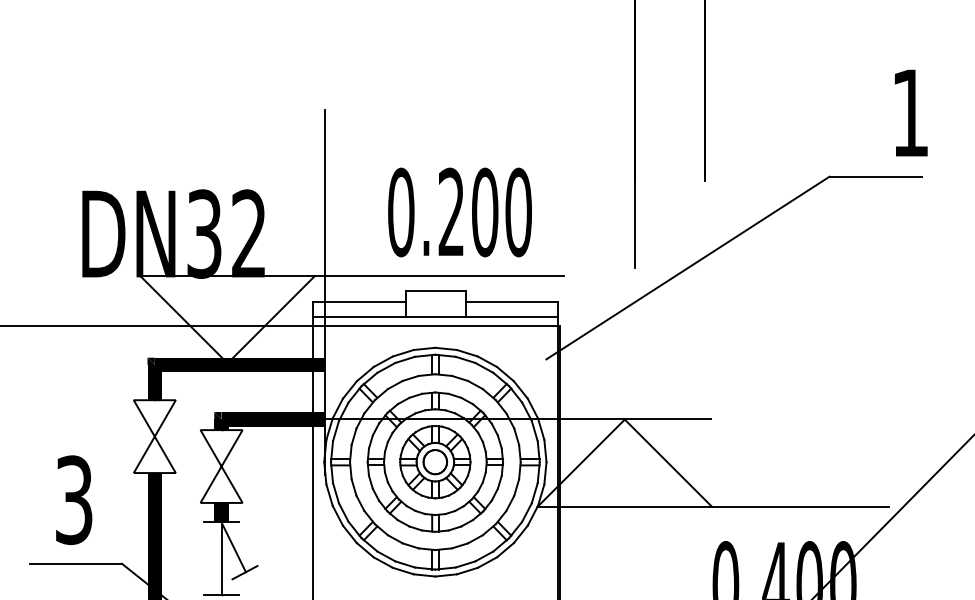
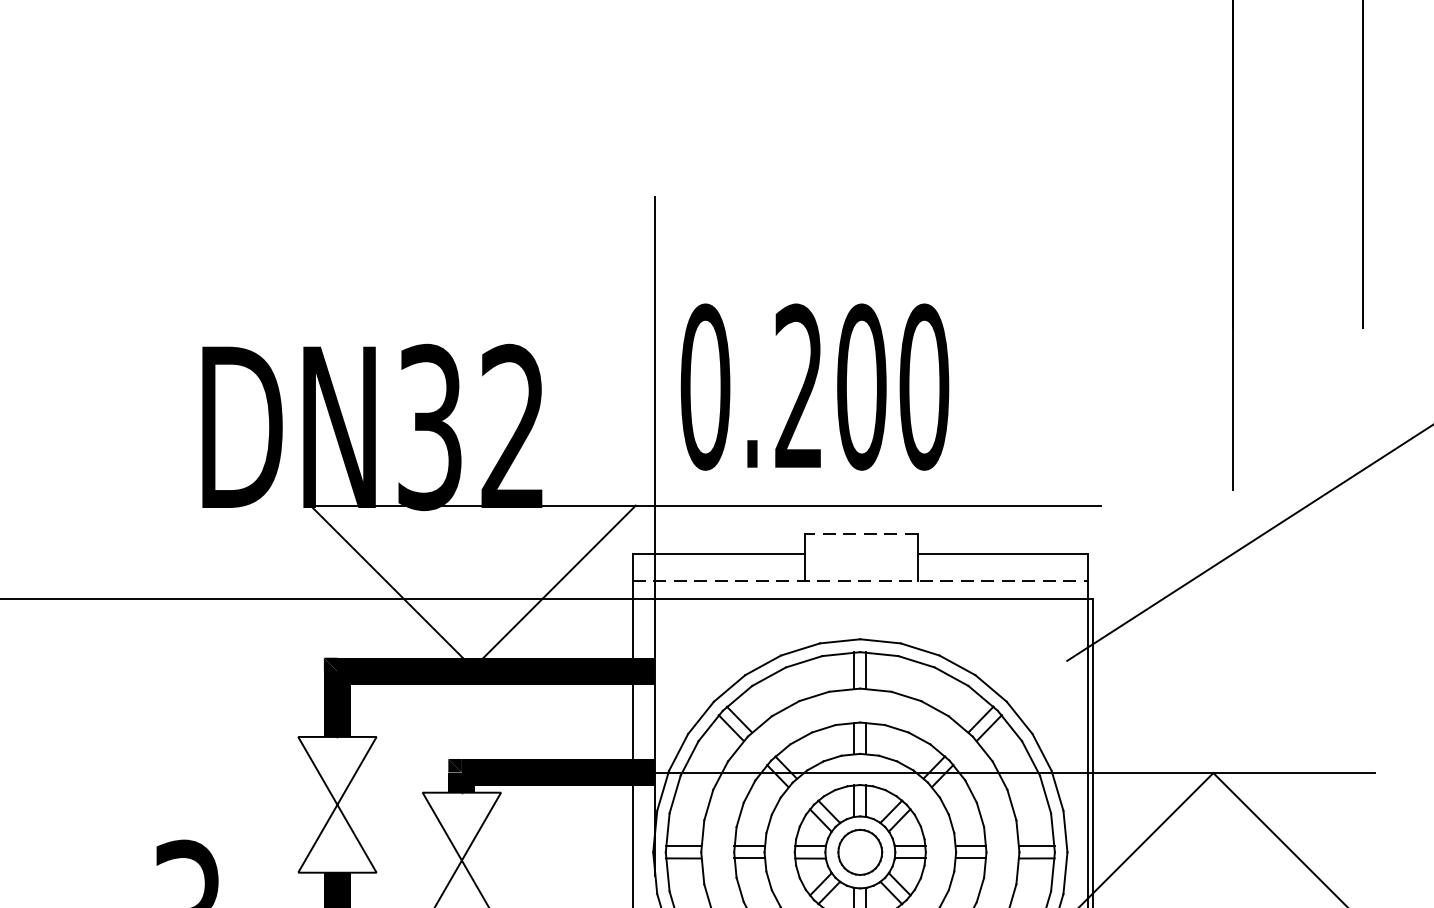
text: (459, 212) -> (813, 387), moved
line: (435, 291) -> (860, 534), solid -> dashed
line: (435, 316) -> (860, 580), solid -> dashed

